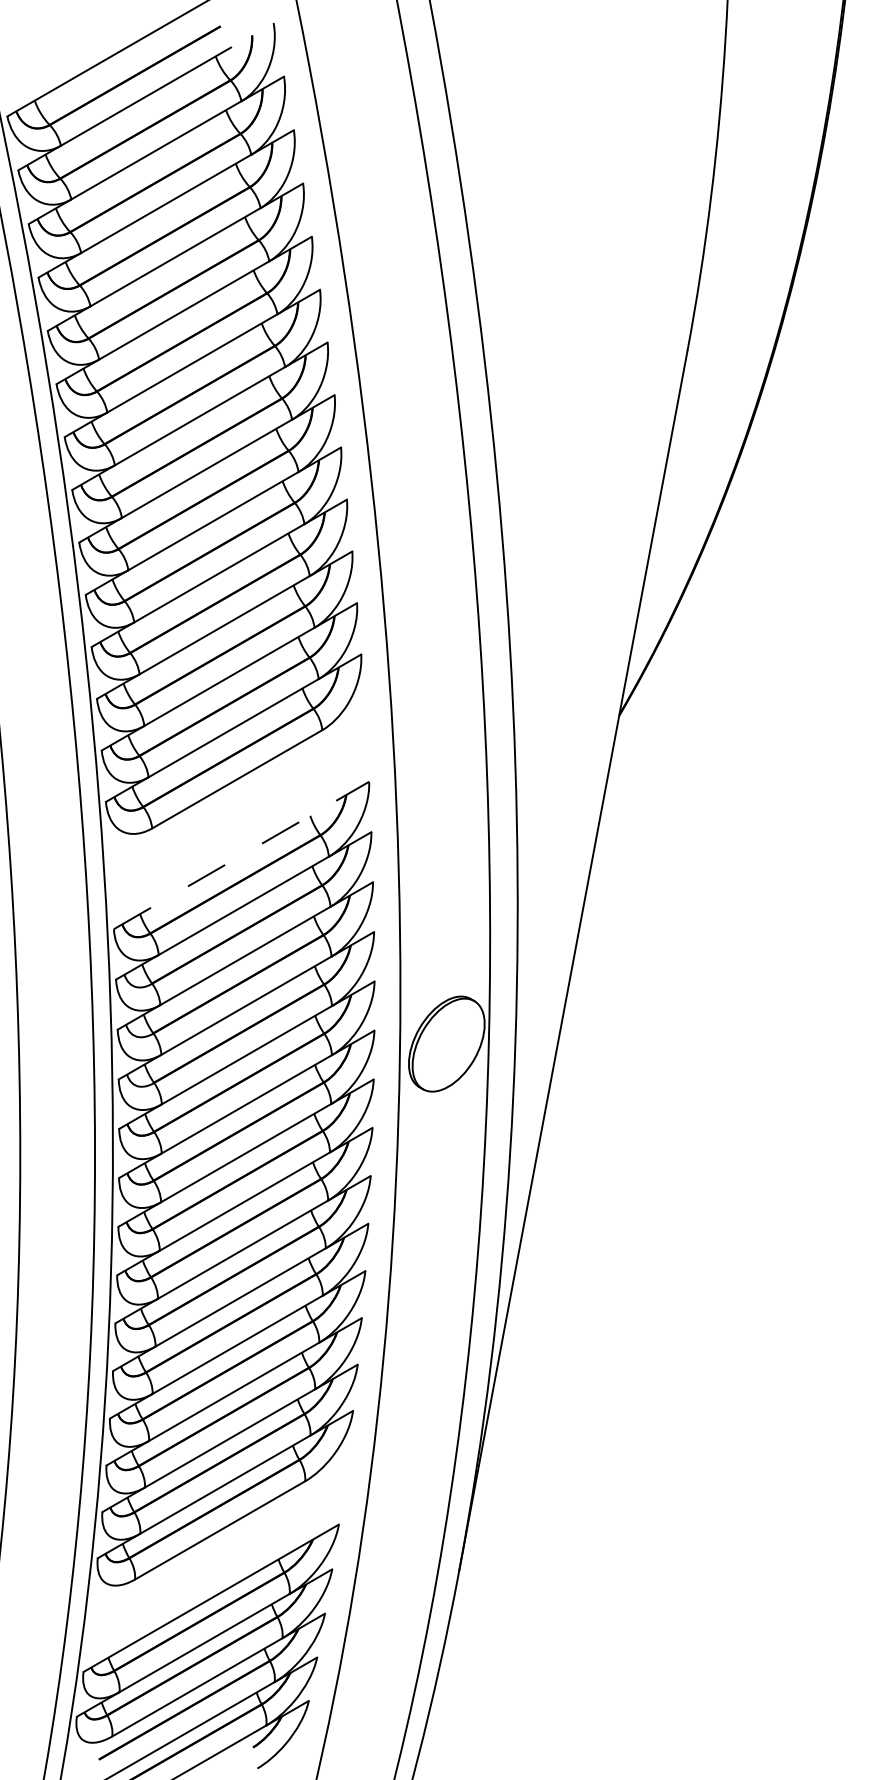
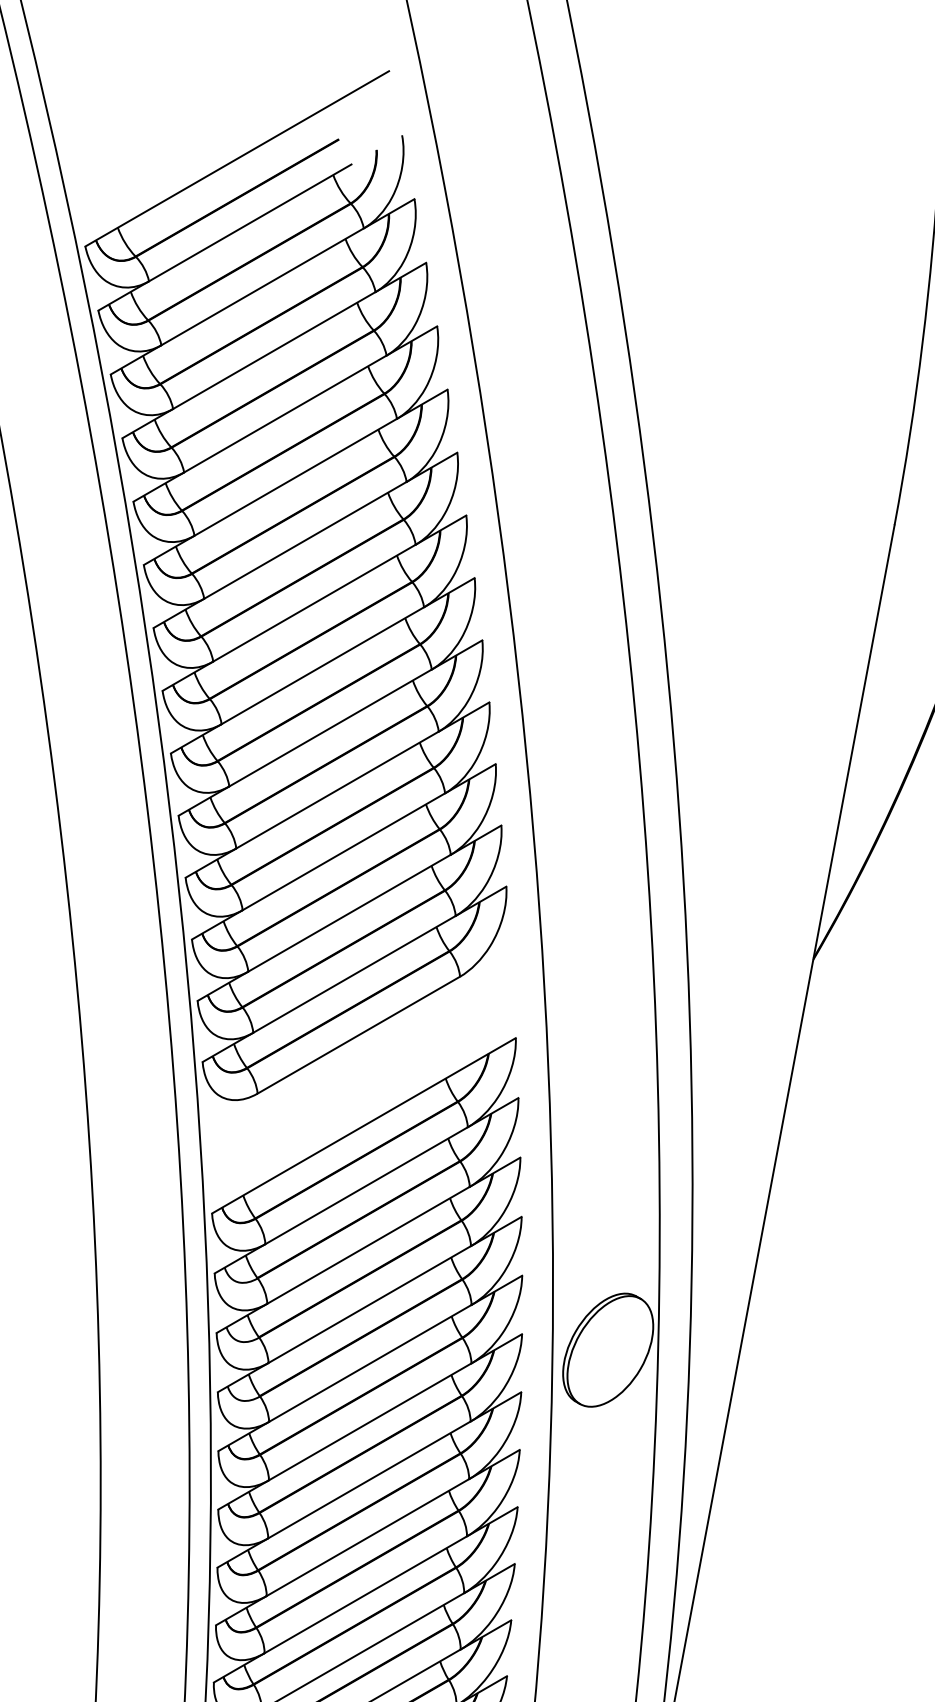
line: (241, 855) -> (363, 1125), dashed -> solid

